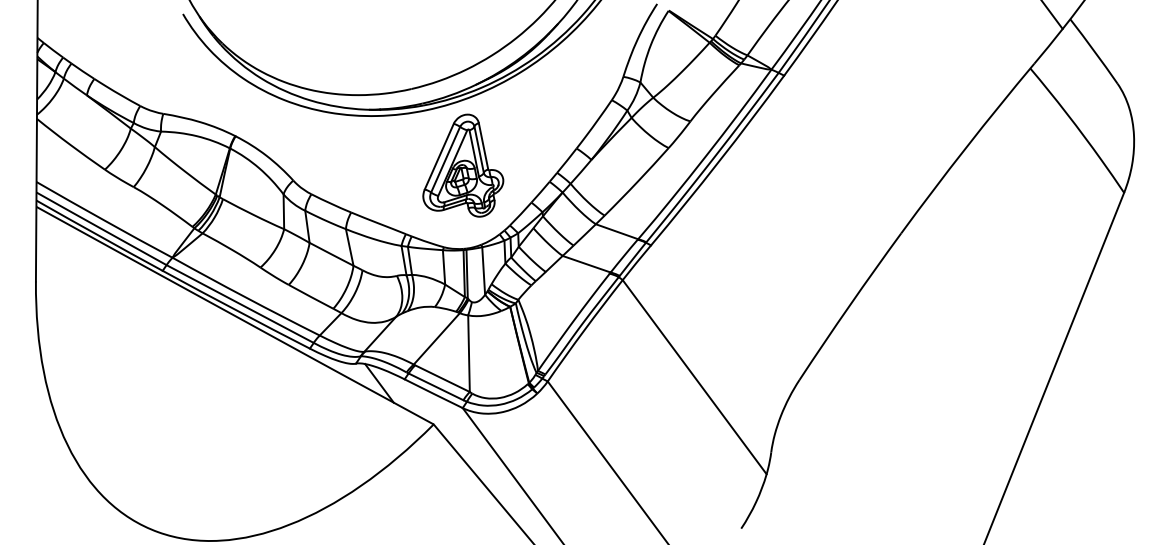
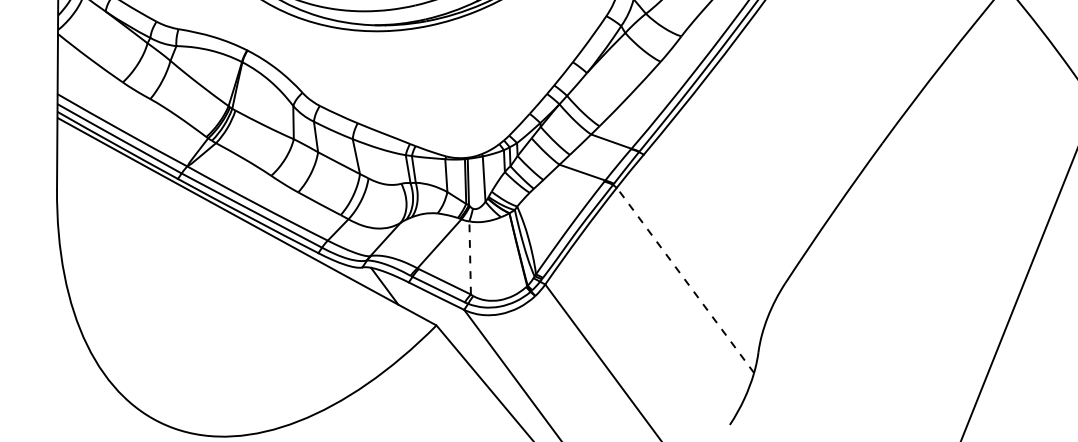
part: (463, 165) -> (464, 78), removed
line: (469, 353) -> (470, 257), solid -> dashed
line: (694, 377) -> (685, 280), solid -> dashed

